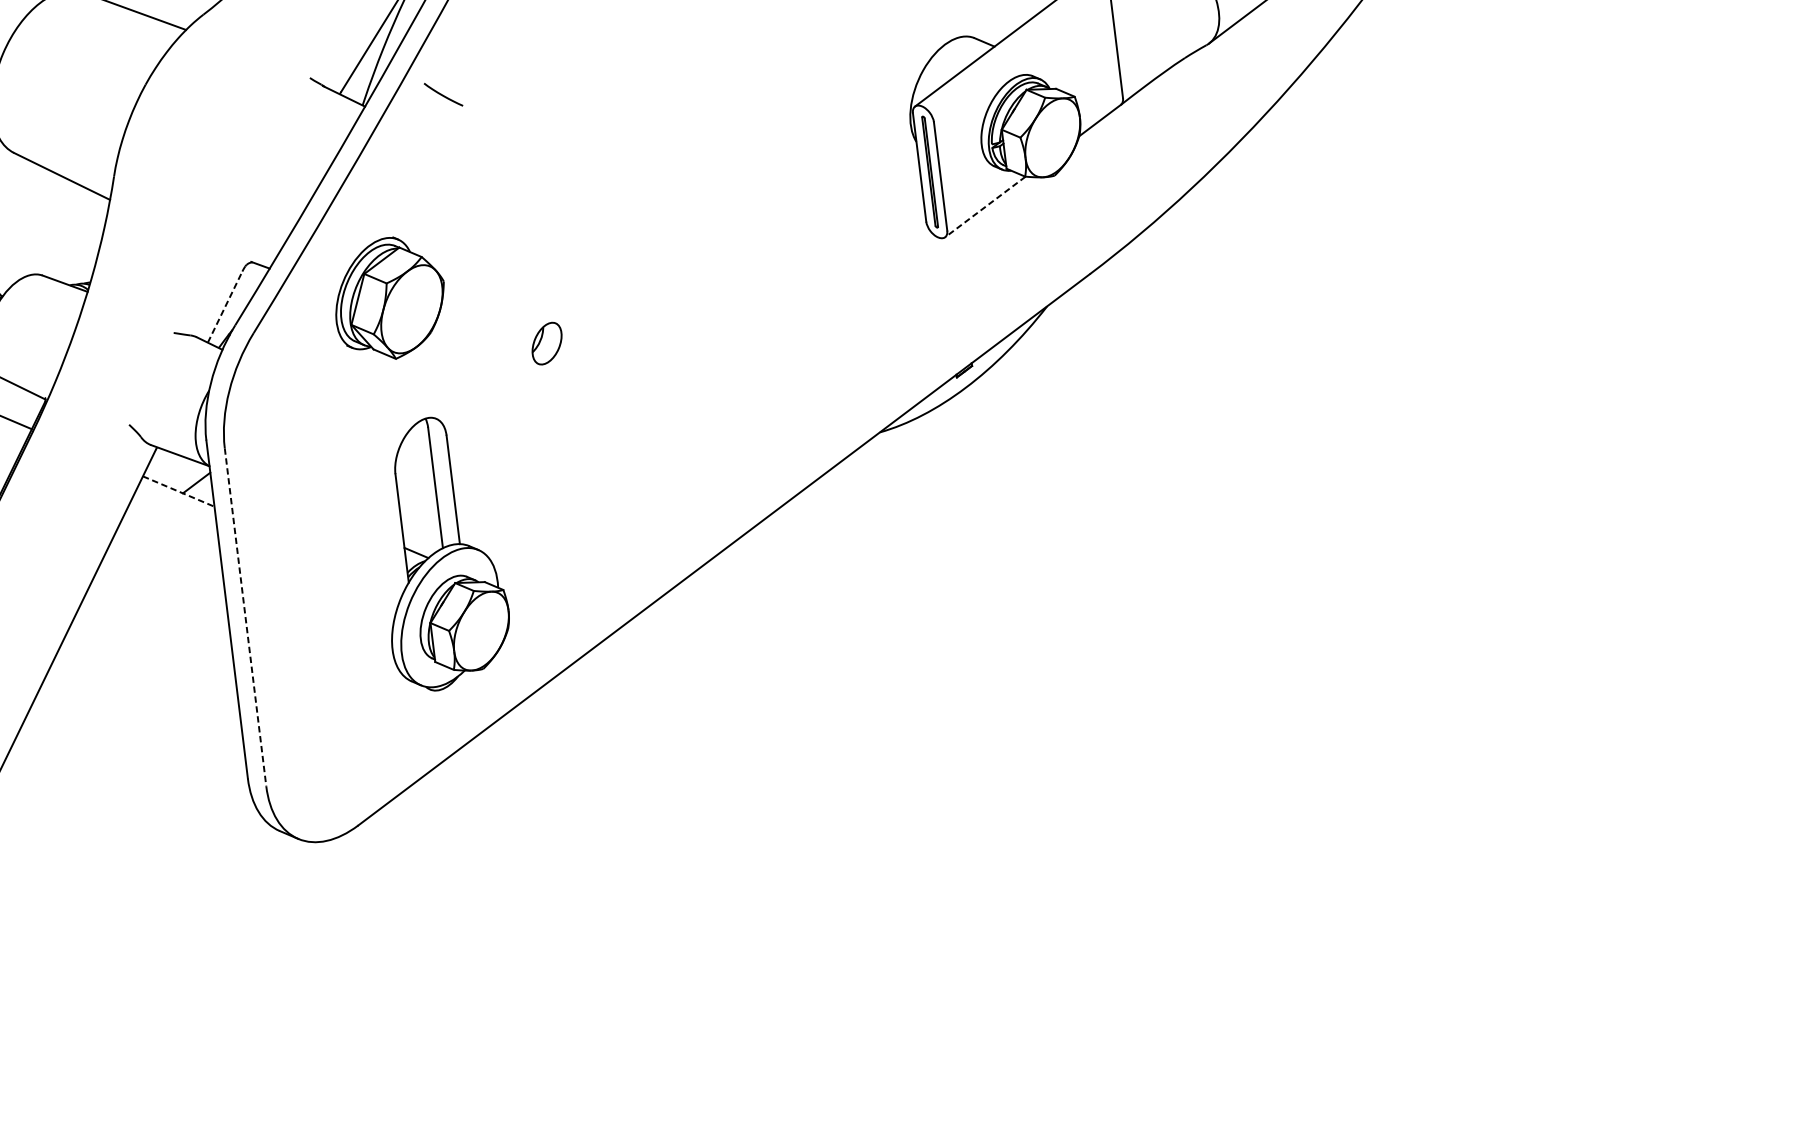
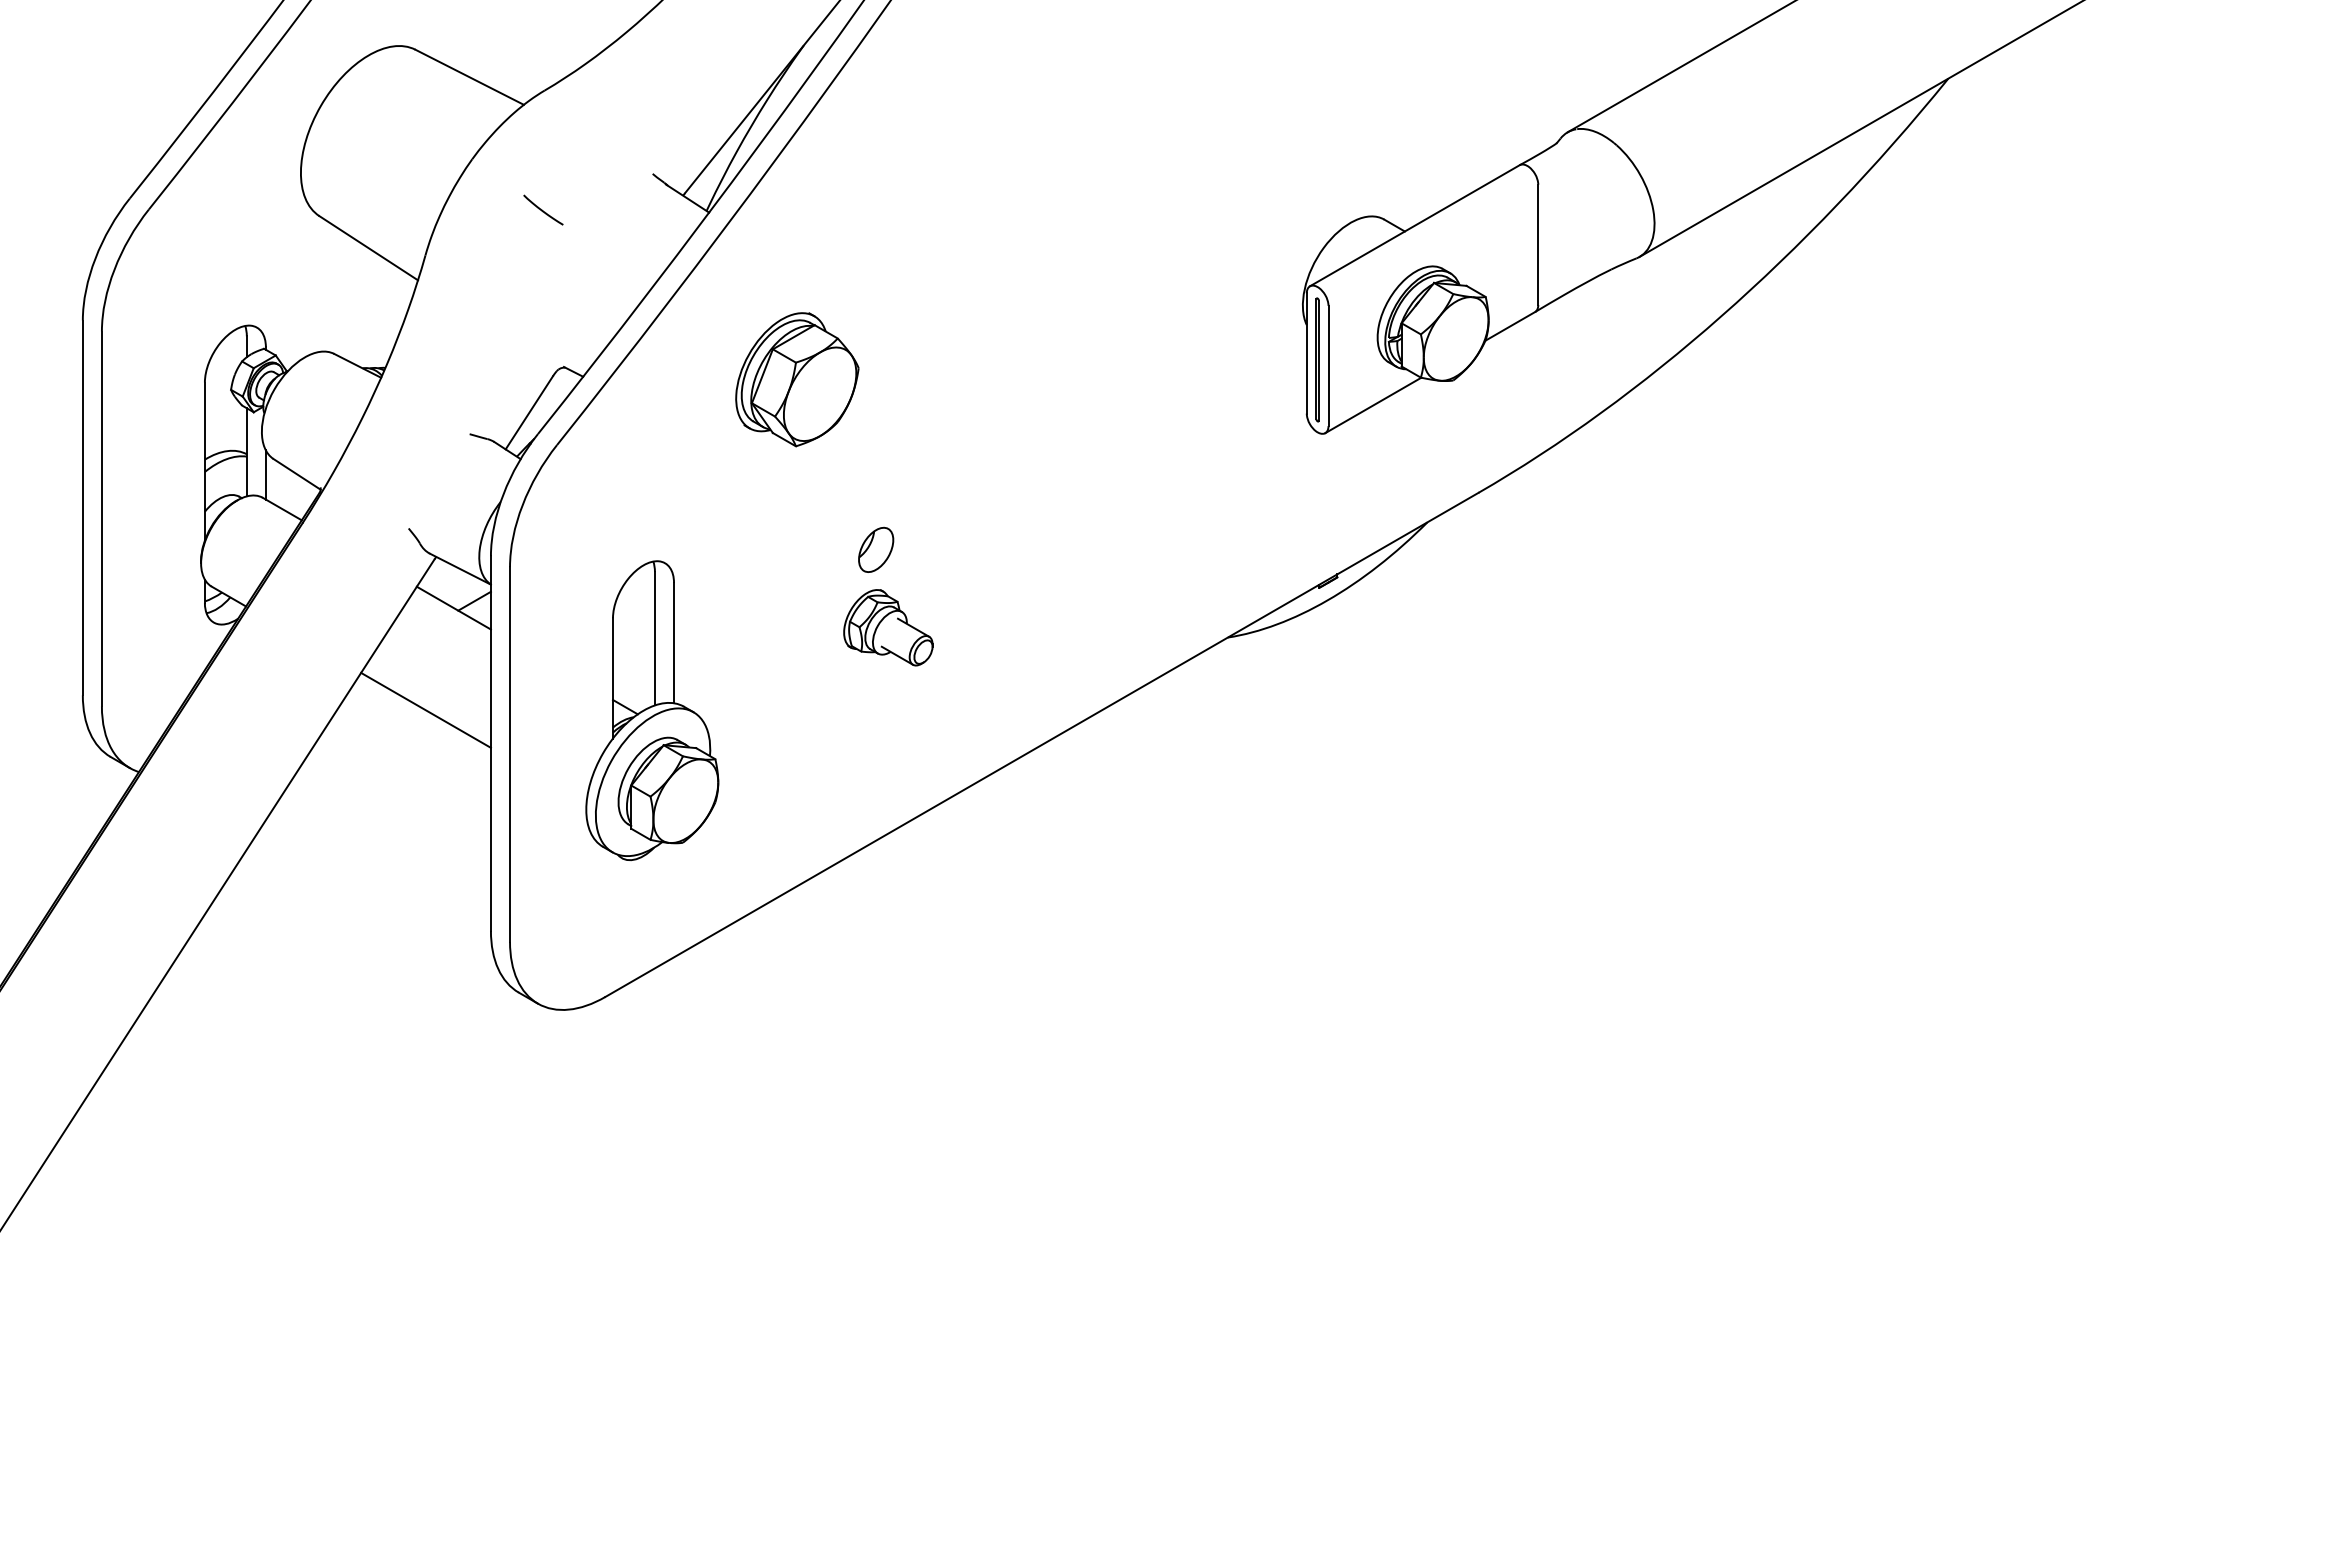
curve: (442, 94) -> (542, 209), moved
line: (984, 207) -> (1372, 405), dashed -> solid
part: (389, 298) -> (797, 379), moved
line: (225, 306) -> (529, 412), dashed -> solid
part: (547, 343) -> (876, 549), moved
part: (572, 460) -> (888, 627), added
line: (178, 491) -> (453, 608), dashed -> solid
part: (441, 553) -> (652, 710), moved
line: (164, 586) -> (425, 709), added
line: (246, 618) -> (510, 755), dashed -> solid

